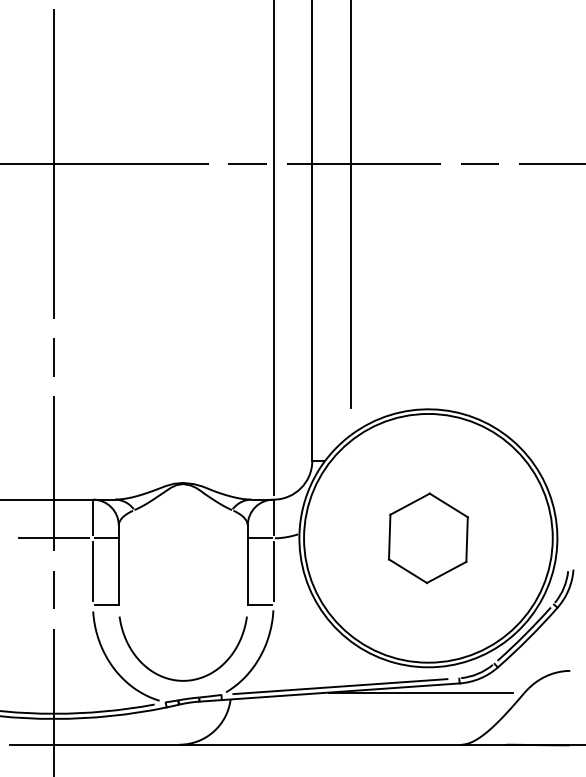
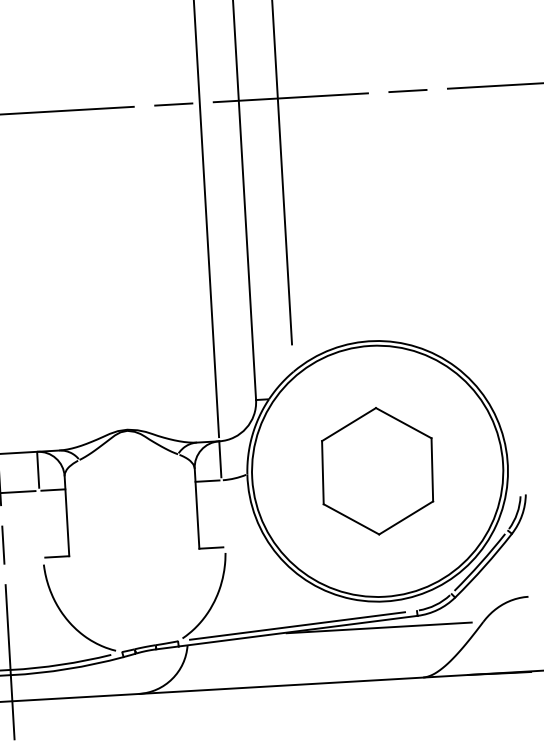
part: (428, 538) -> (377, 471), size x1.4
line: (92, 571) -> (40, 524), removed
line: (273, 571) -> (223, 513), removed
curve: (181, 679) -> (136, 628), removed

